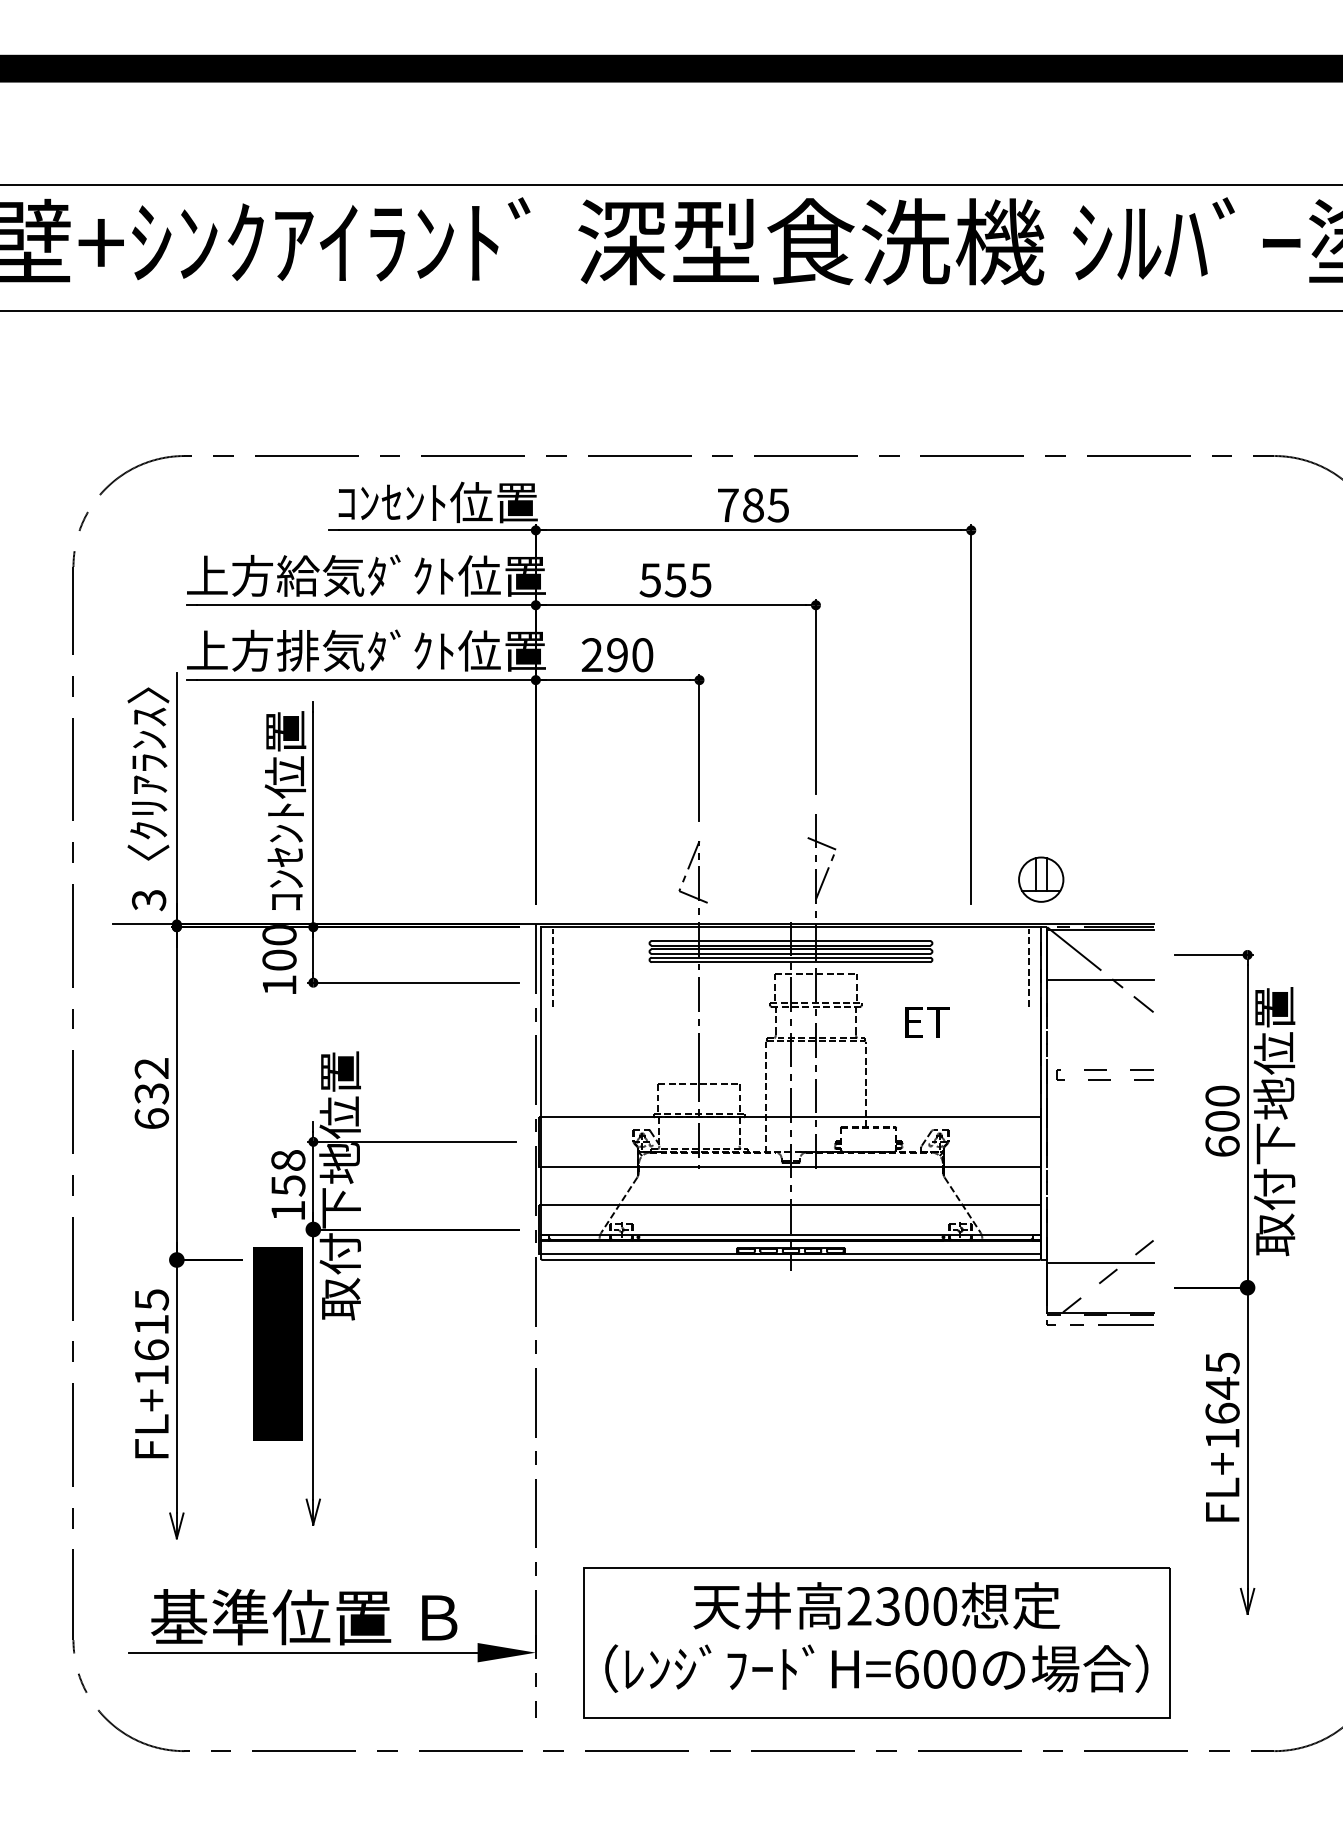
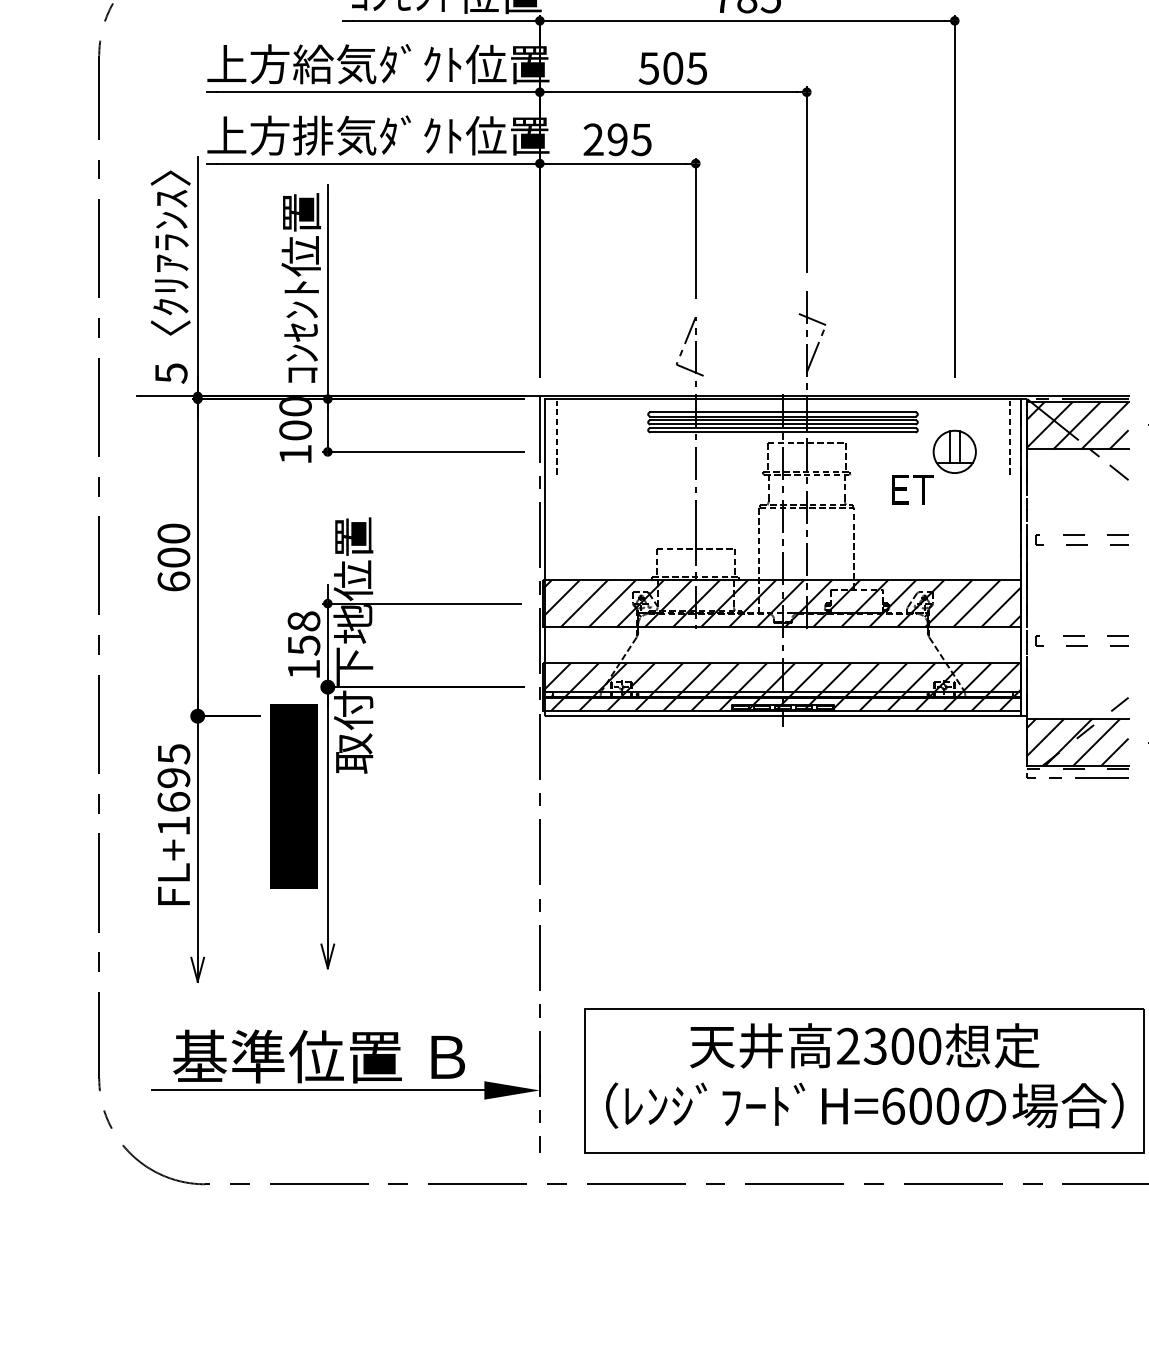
text: (675, 580) -> (672, 68), 555 -> 505
text: (642, 655) -> (641, 140), 290 -> 295
part: (1041, 879) -> (955, 451), moved
text: (149, 900) -> (171, 373), 3 -> 5
hatch: (1100, 954) -> (1077, 425), added
text: (151, 1081) -> (173, 546), 632 -> 600
hatch: (789, 1141) -> (781, 603), added
line: (1104, 1176) -> (1081, 636), added
hatch: (789, 1229) -> (781, 687), added
hatch: (1100, 1287) -> (1077, 742), added
text: (151, 1324) -> (173, 777), FL+1615 -> FL+1695

